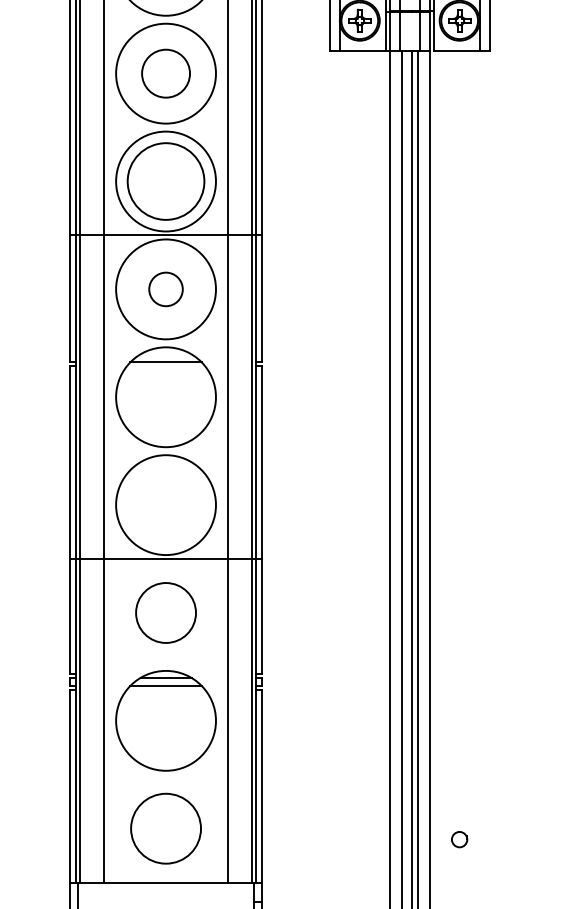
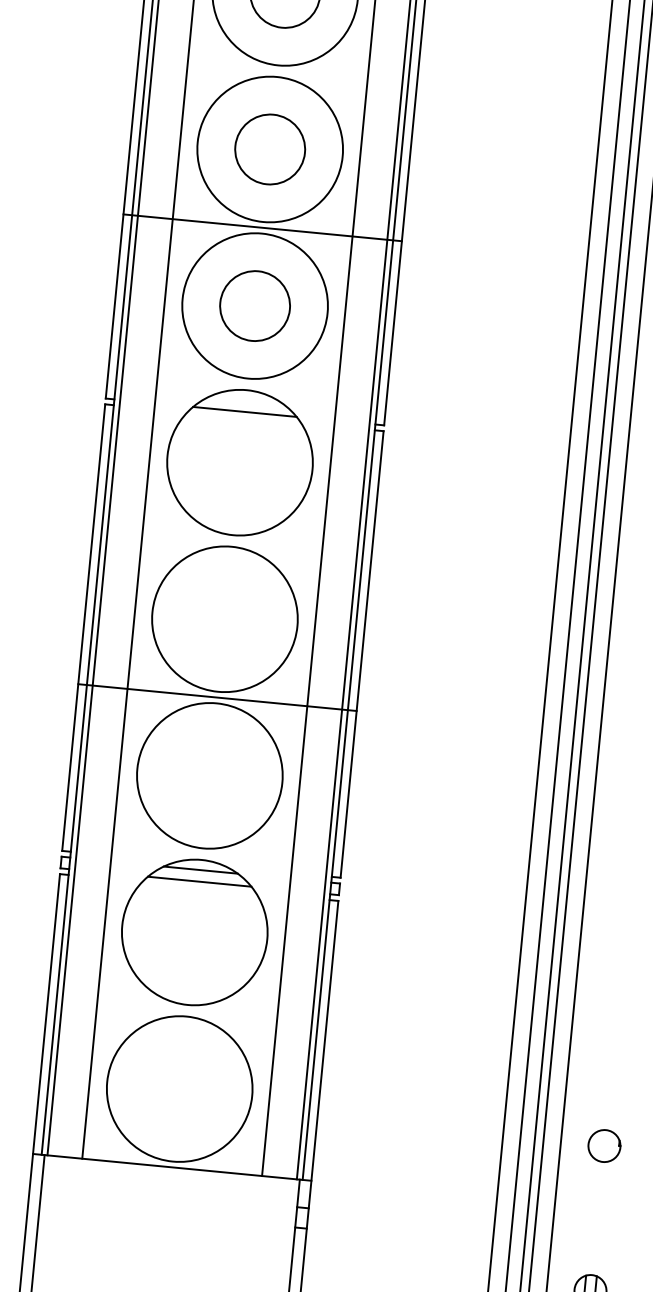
circle: (166, 181) -> (270, 149), size x0.62
circle: (165, 289) -> (254, 306), size x1.43
circle: (165, 612) -> (209, 775), size x1.67
circle: (165, 828) -> (178, 1088), size x1.43
part: (459, 839) -> (604, 1145), size x1.43

